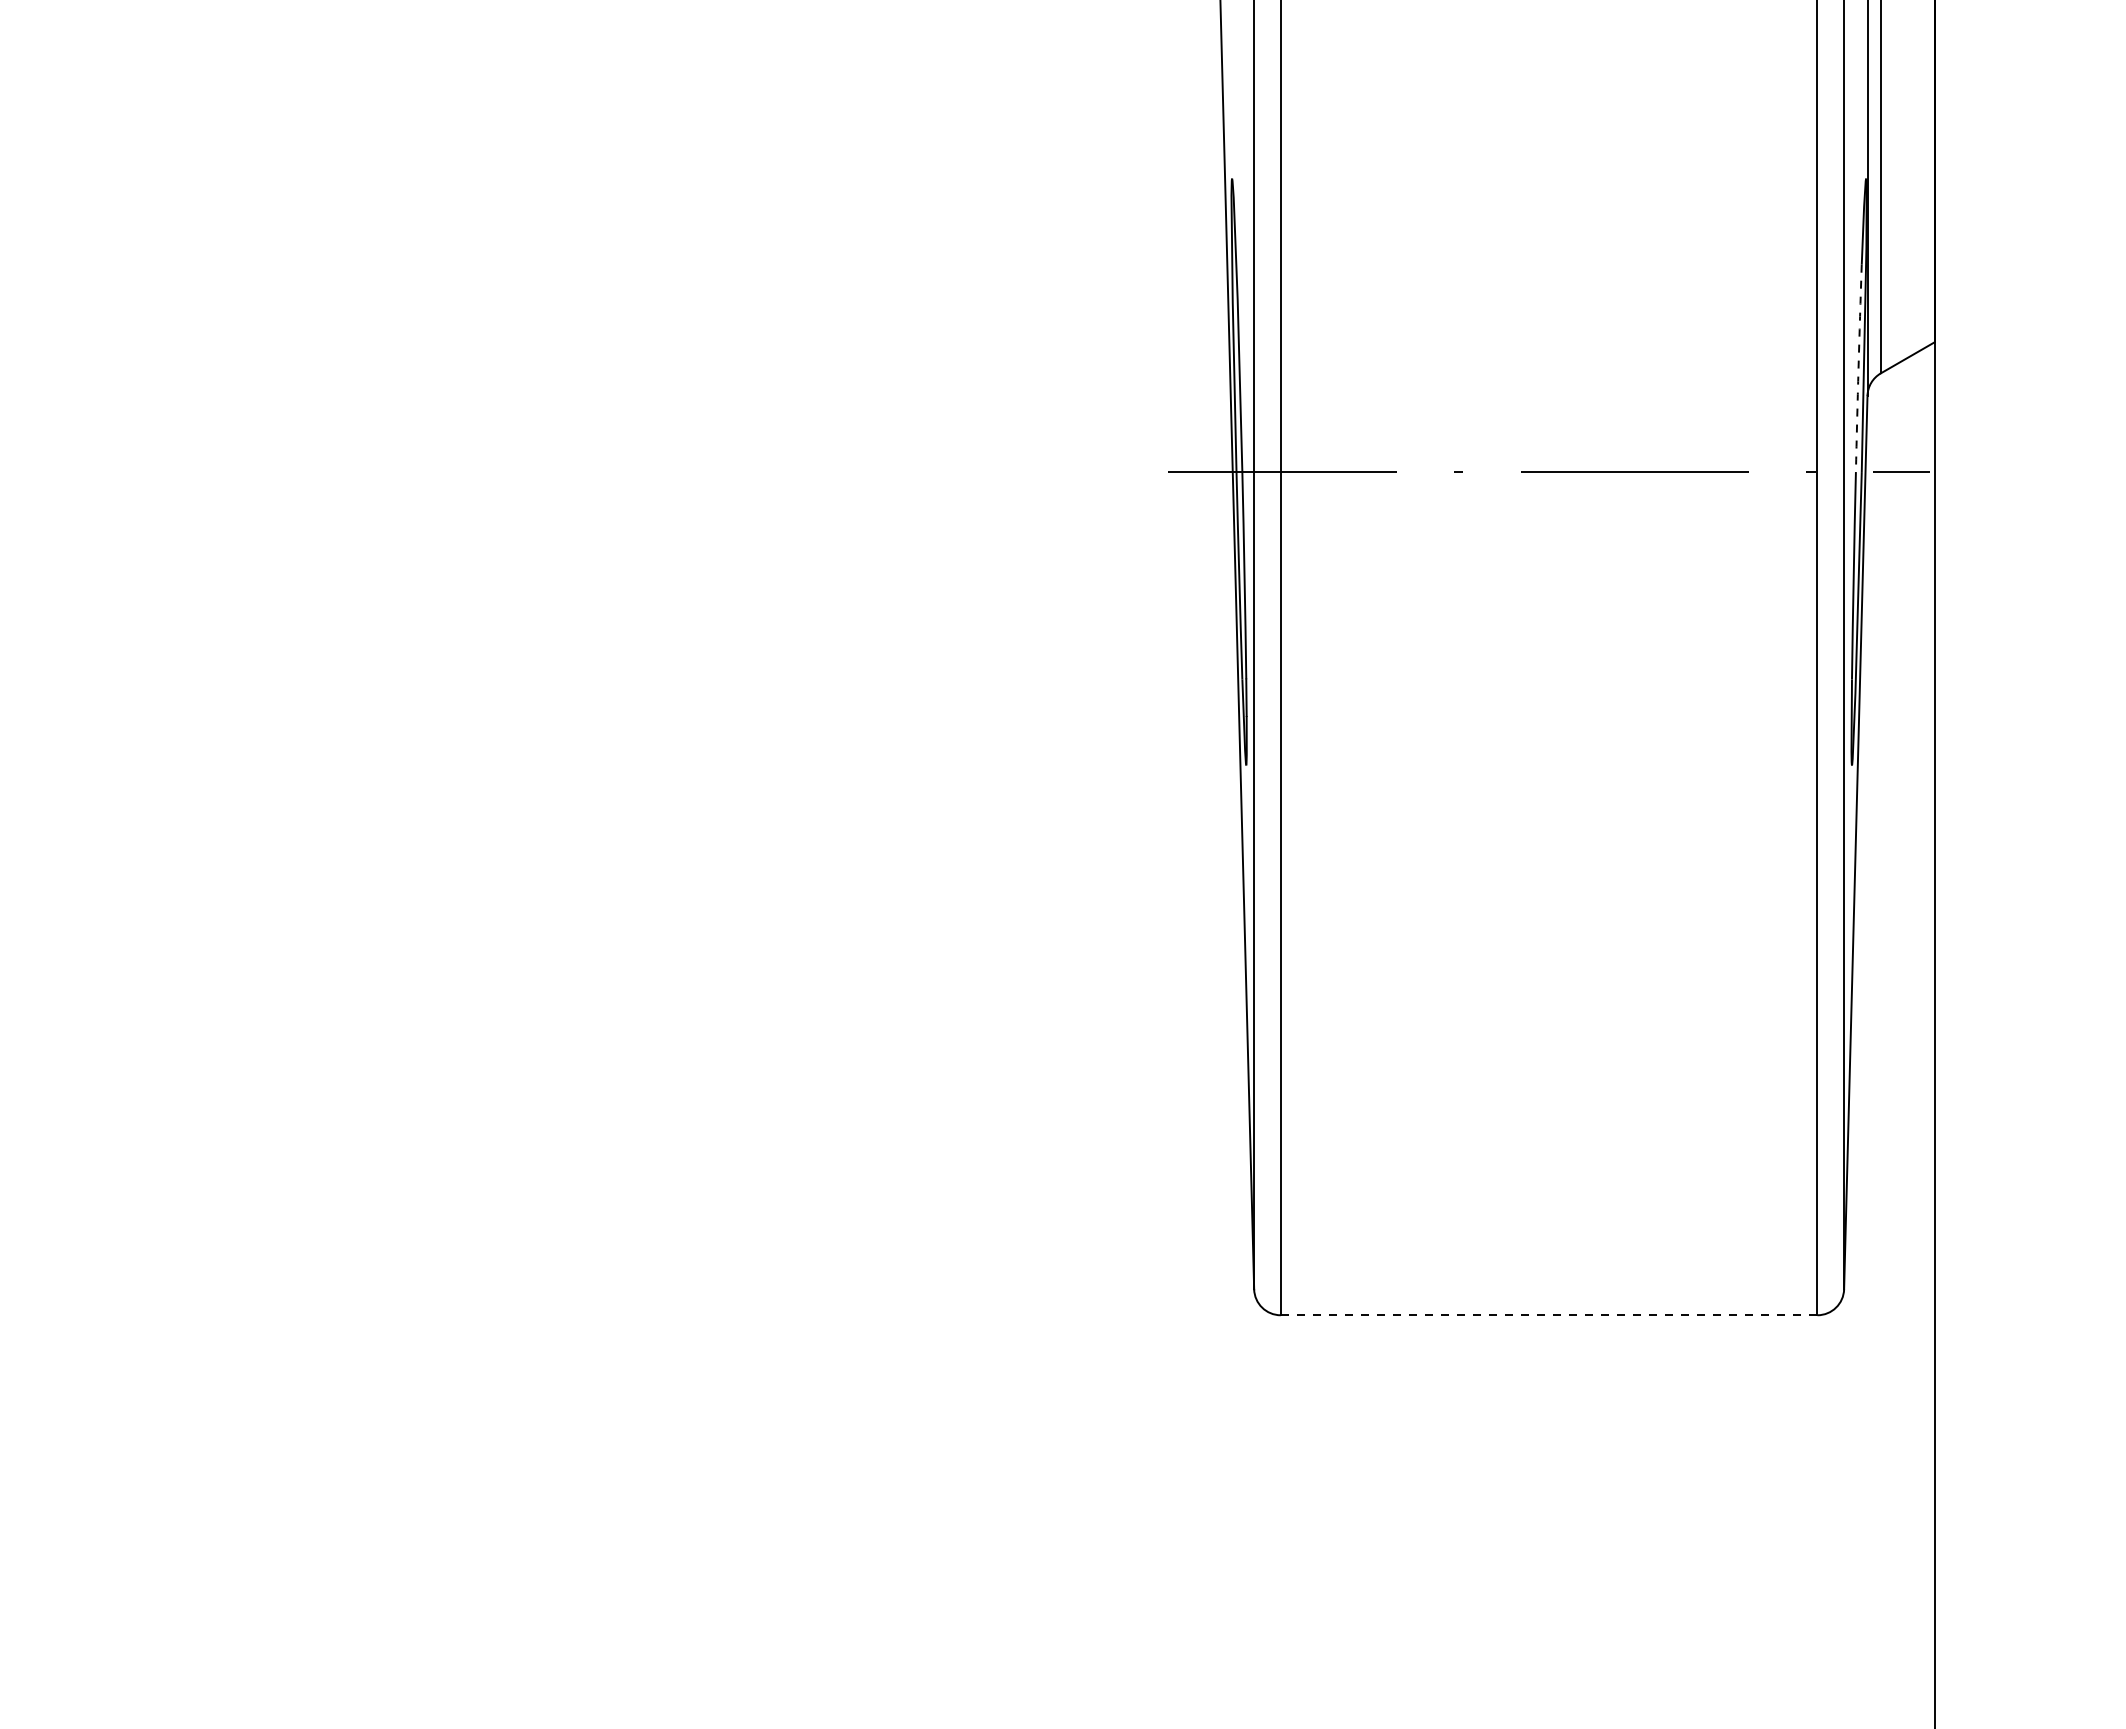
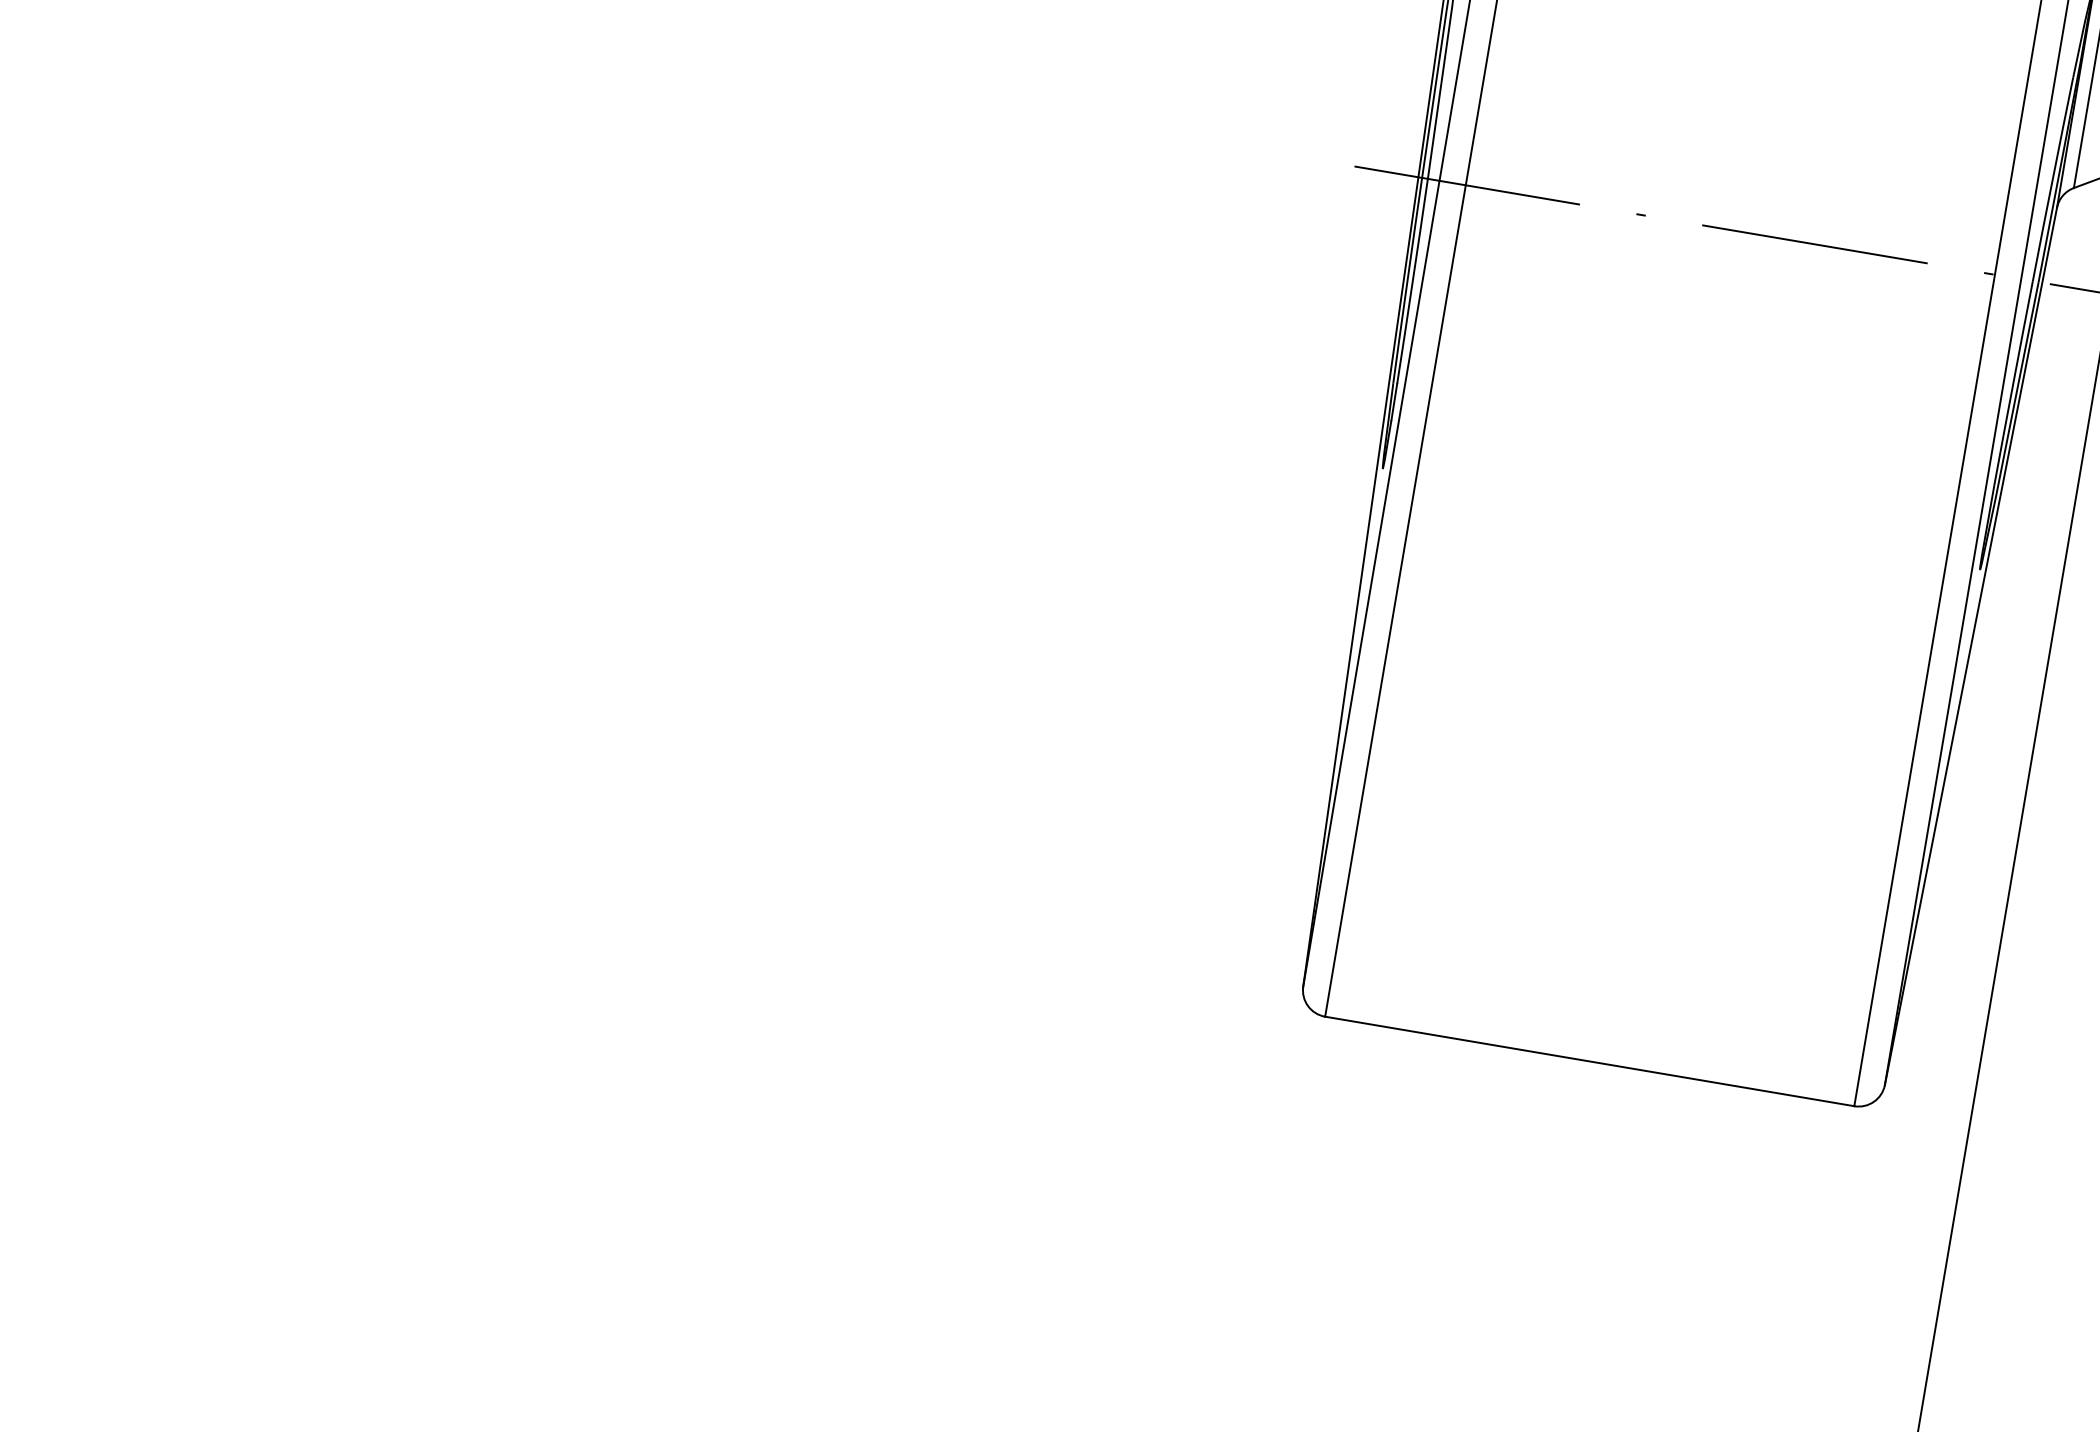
arc: (1858, 368) -> (2052, 179), dashed -> solid
line: (1549, 1315) -> (1590, 1061), dashed -> solid

